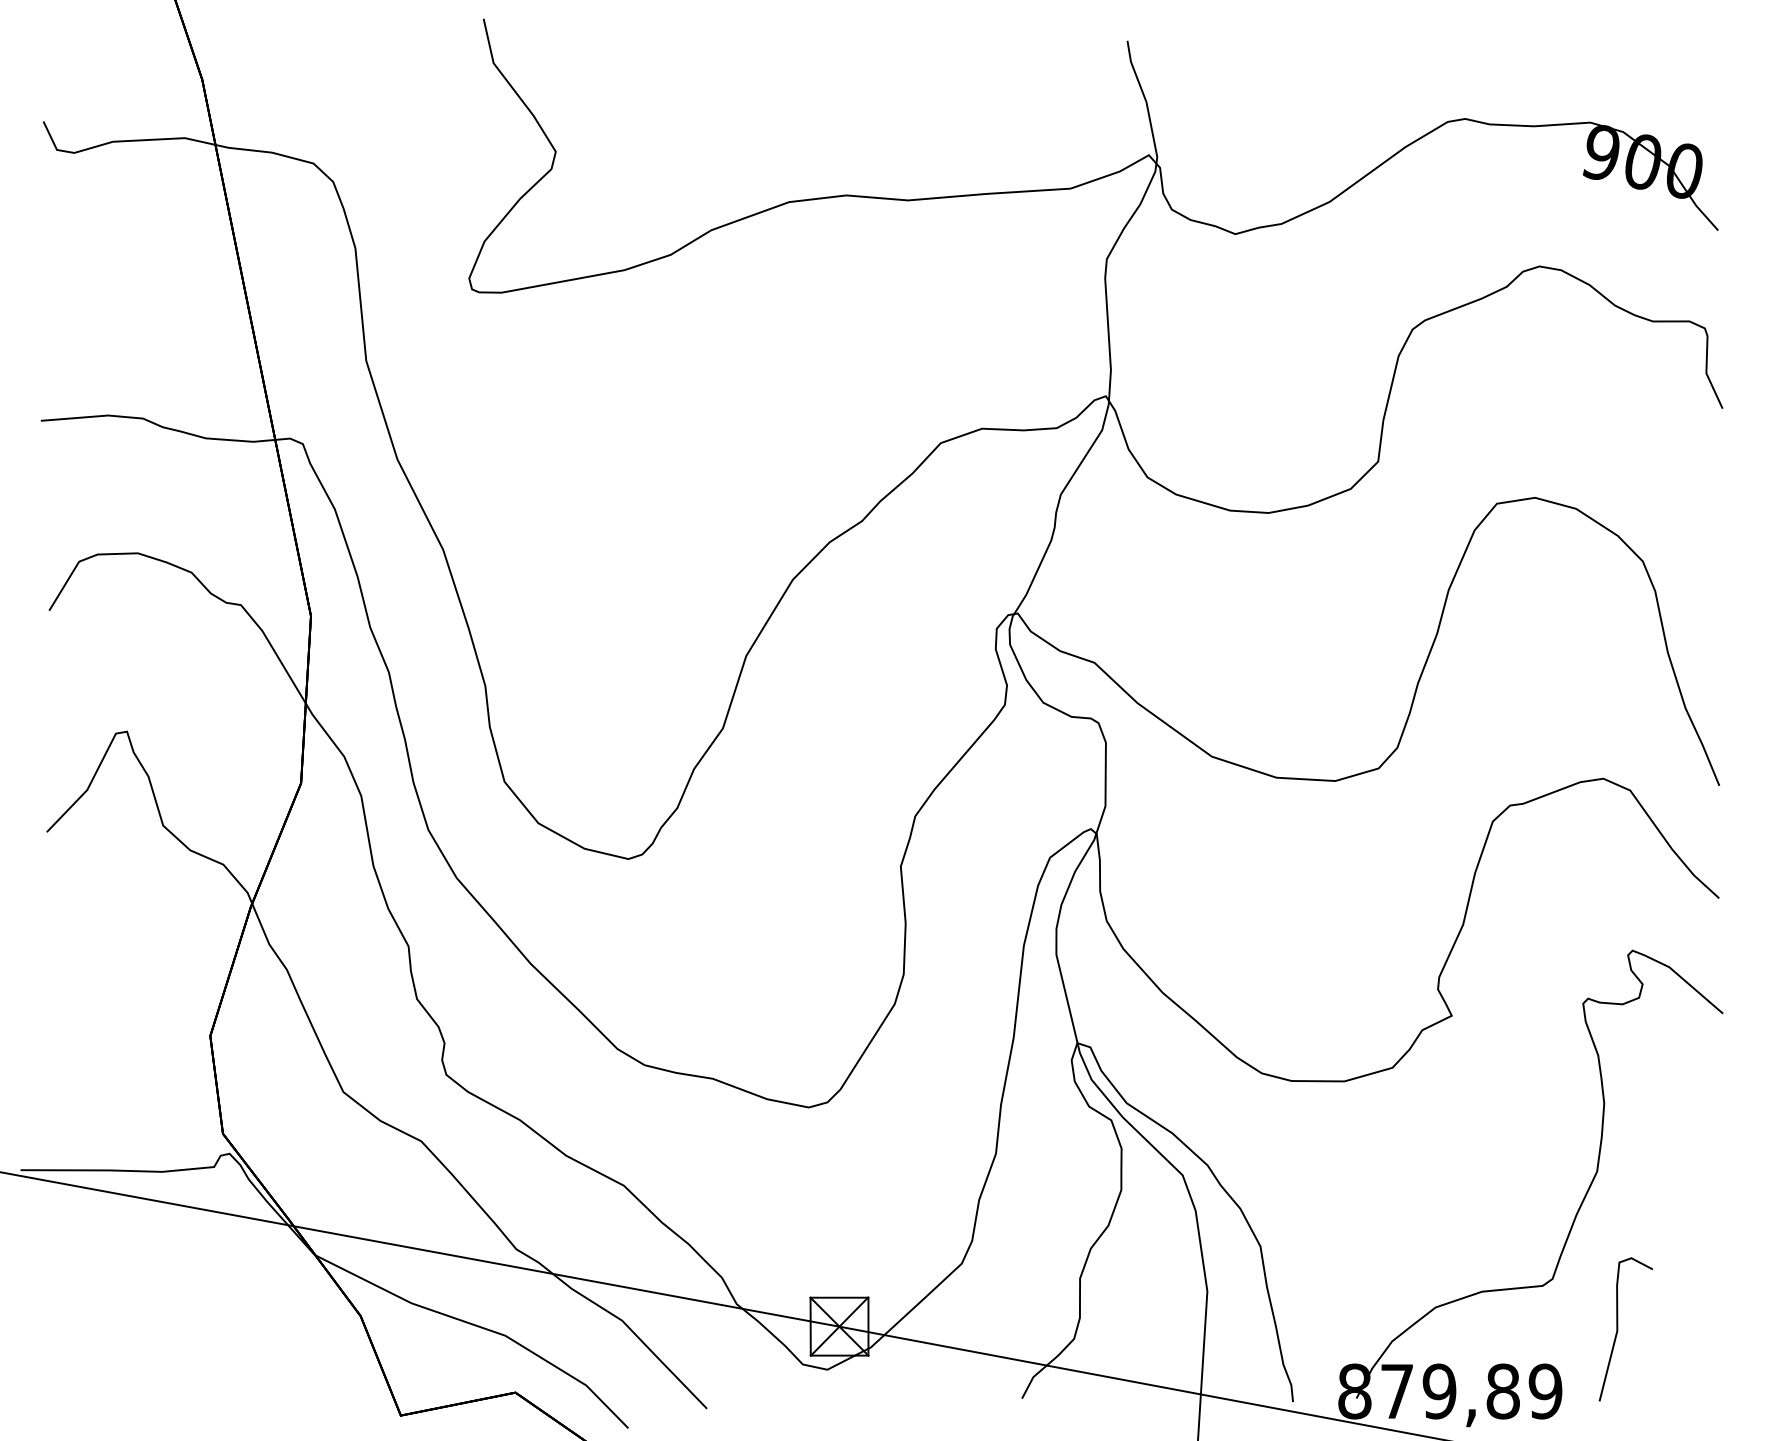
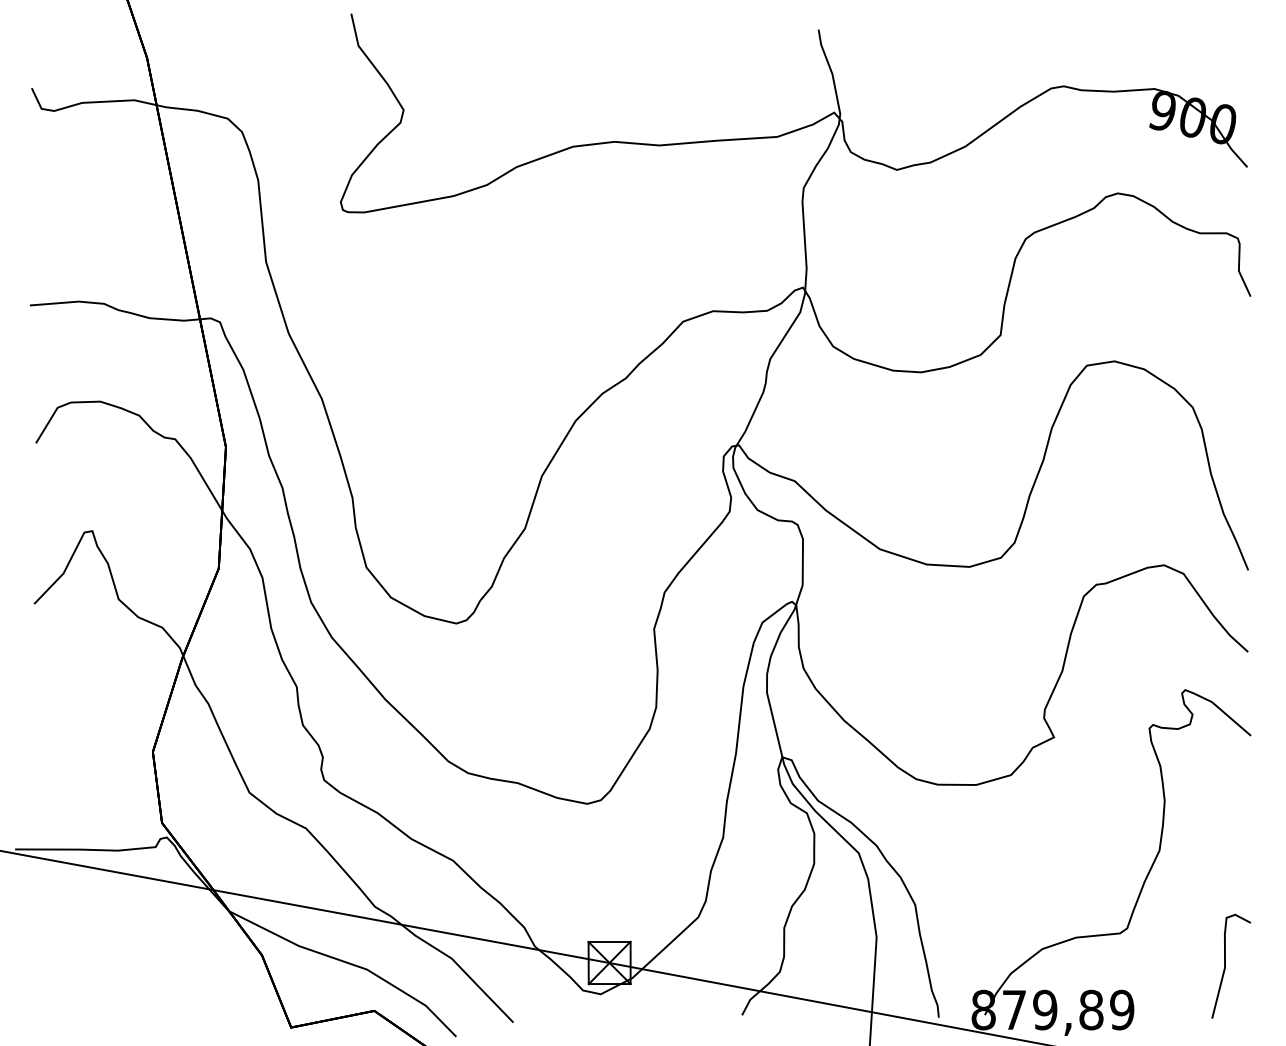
curve: (1618, 1329) -> (1225, 966), moved

